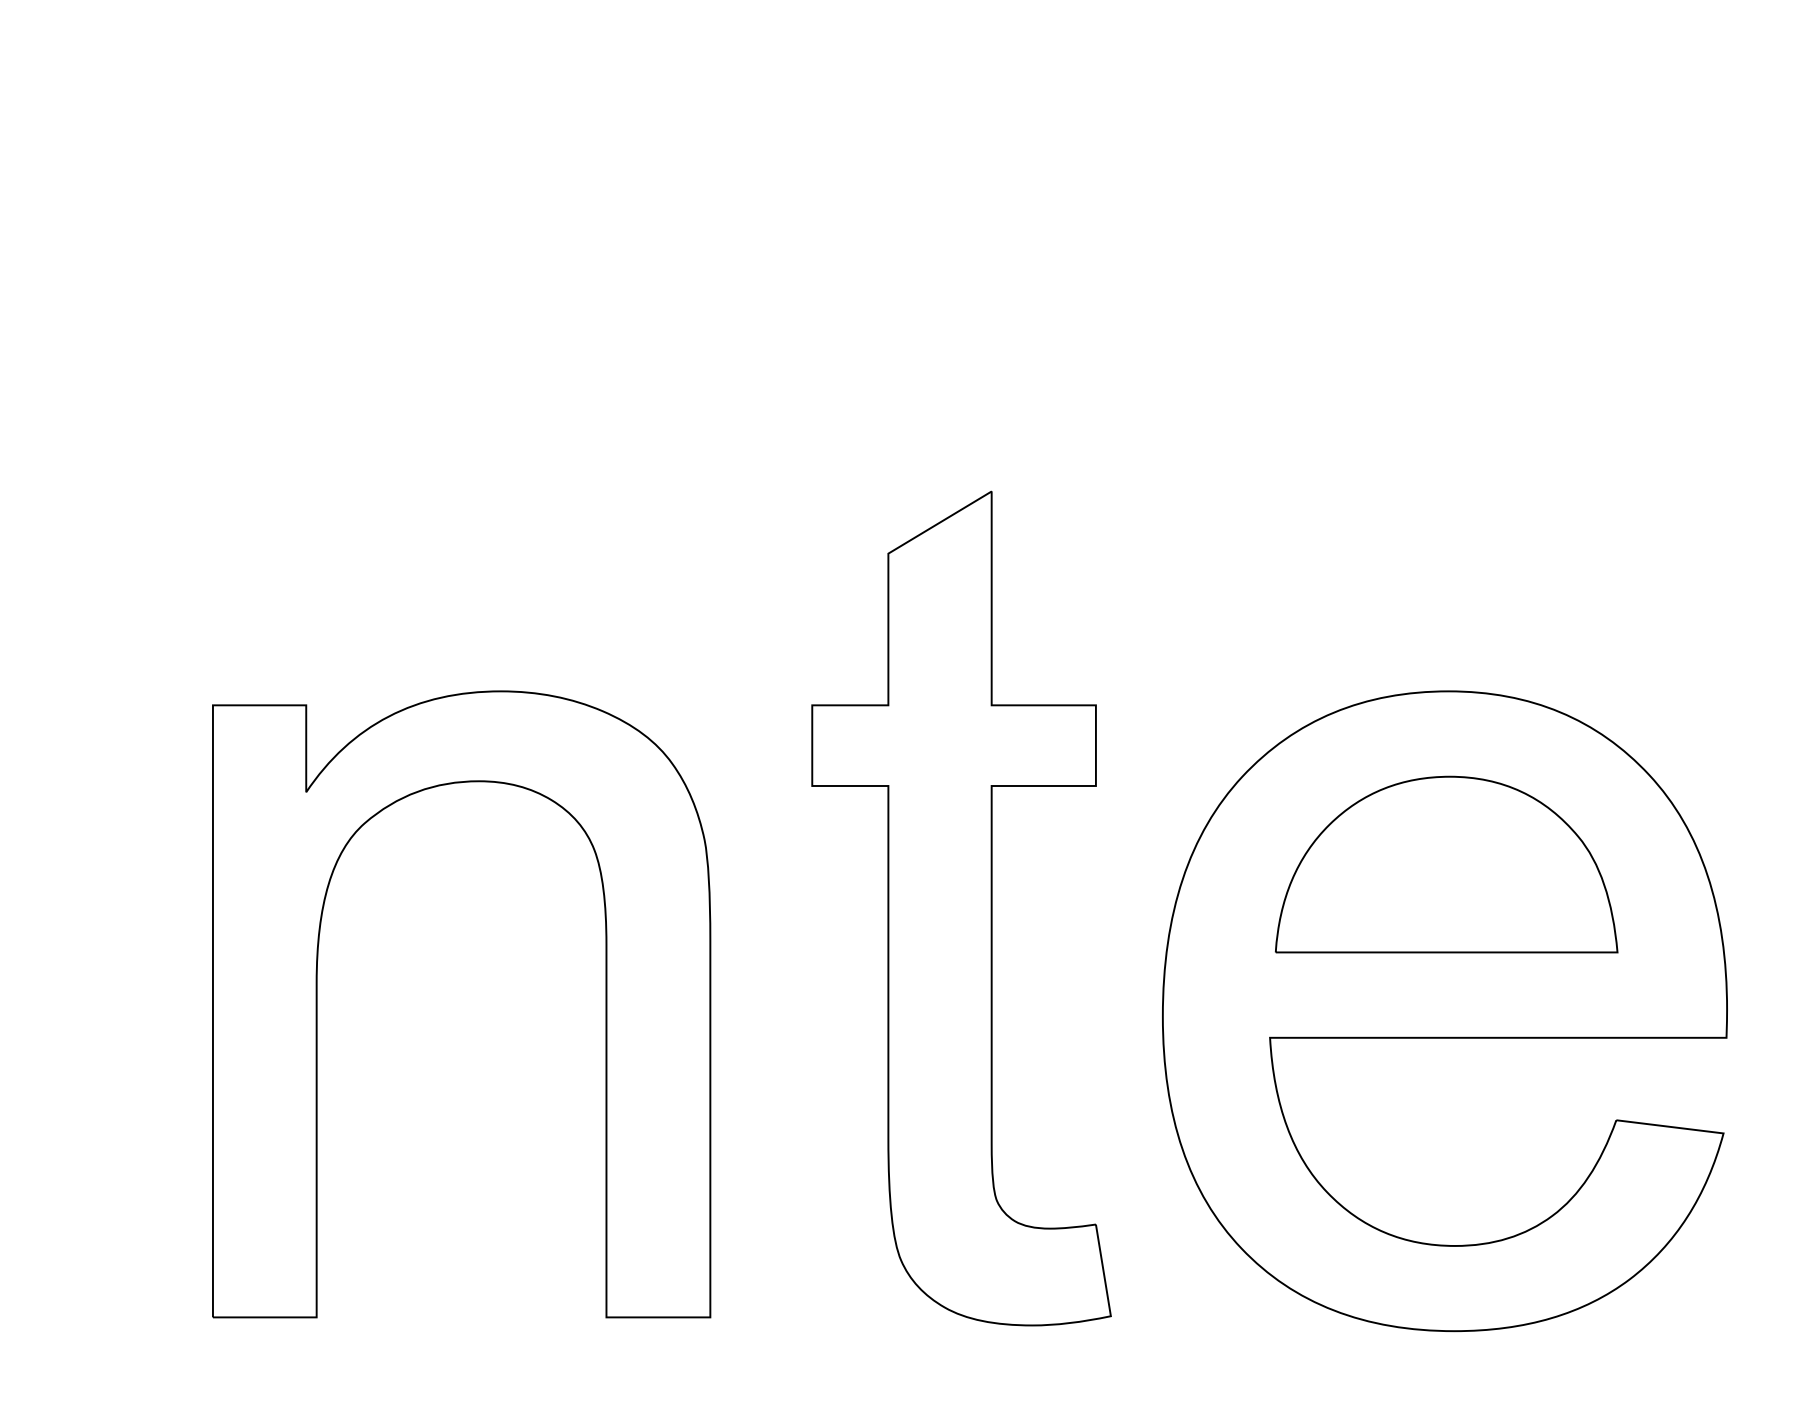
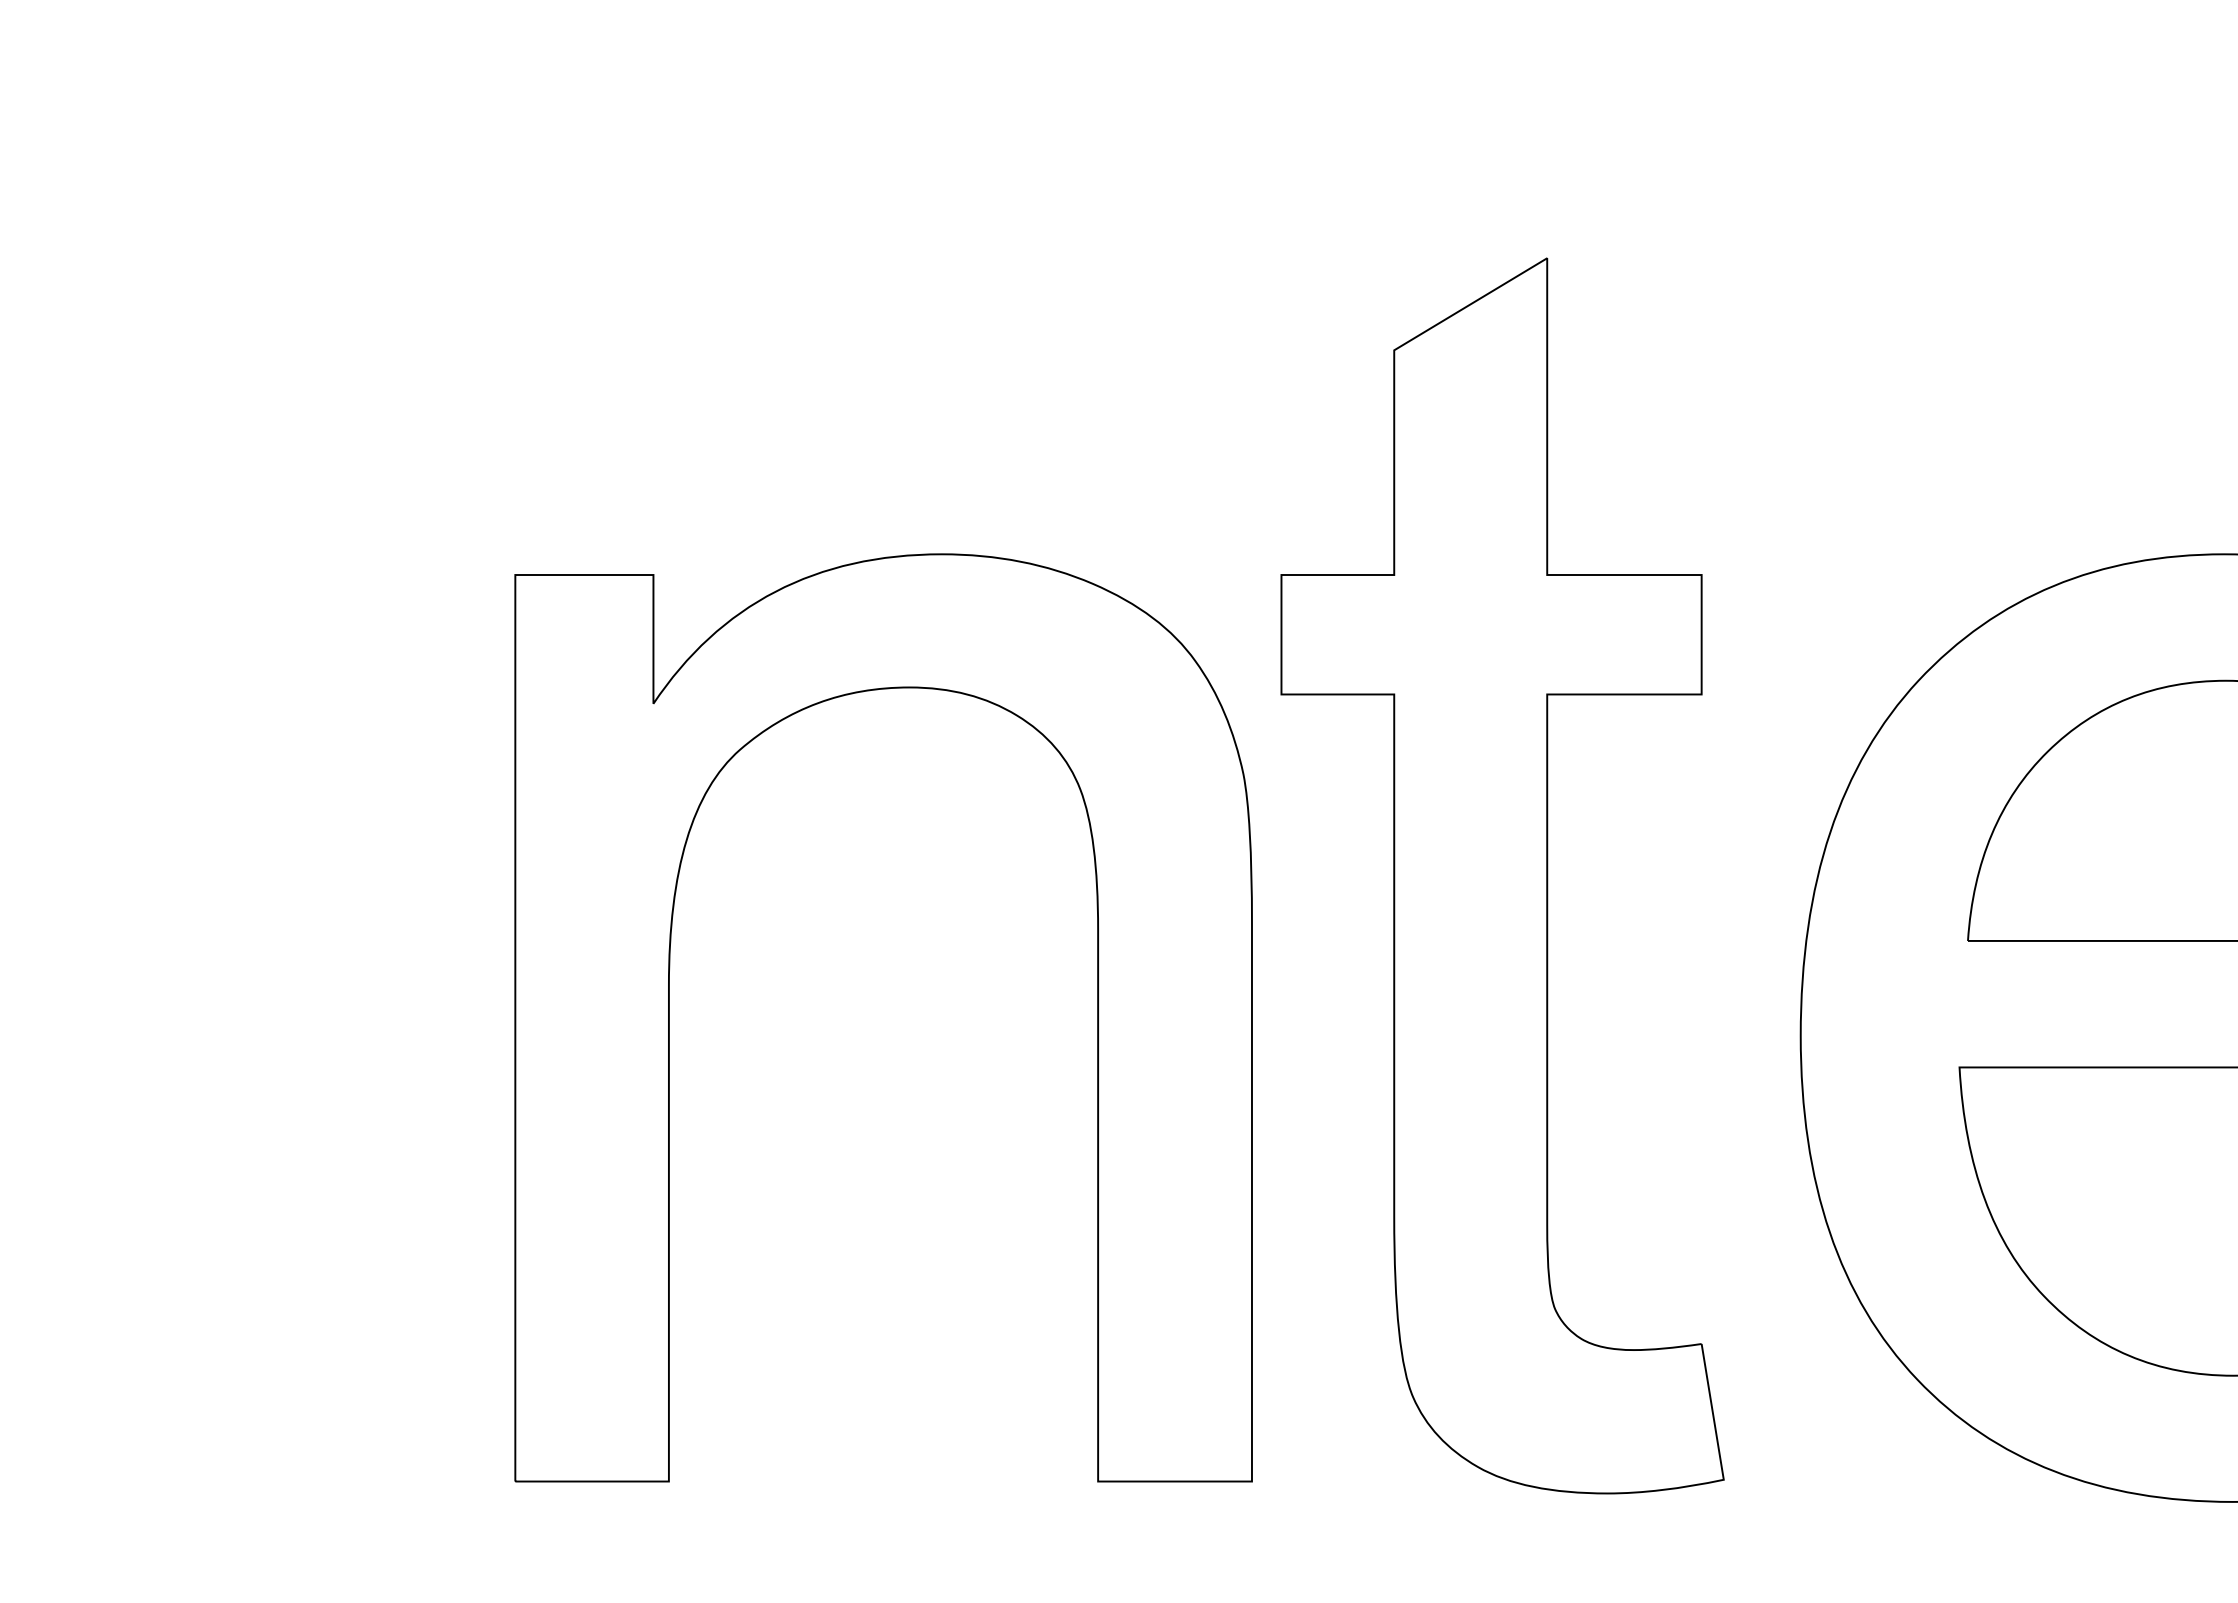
part: (317, 1004) -> (670, 1018), moved

